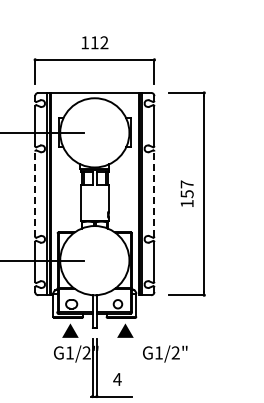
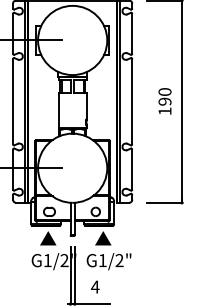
text: (186, 189) -> (164, 97), 157 -> 190
line: (35, 194) -> (13, 102), dashed -> solid
line: (154, 194) -> (132, 102), dashed -> solid
text: (165, 353) -> (109, 261), moved

